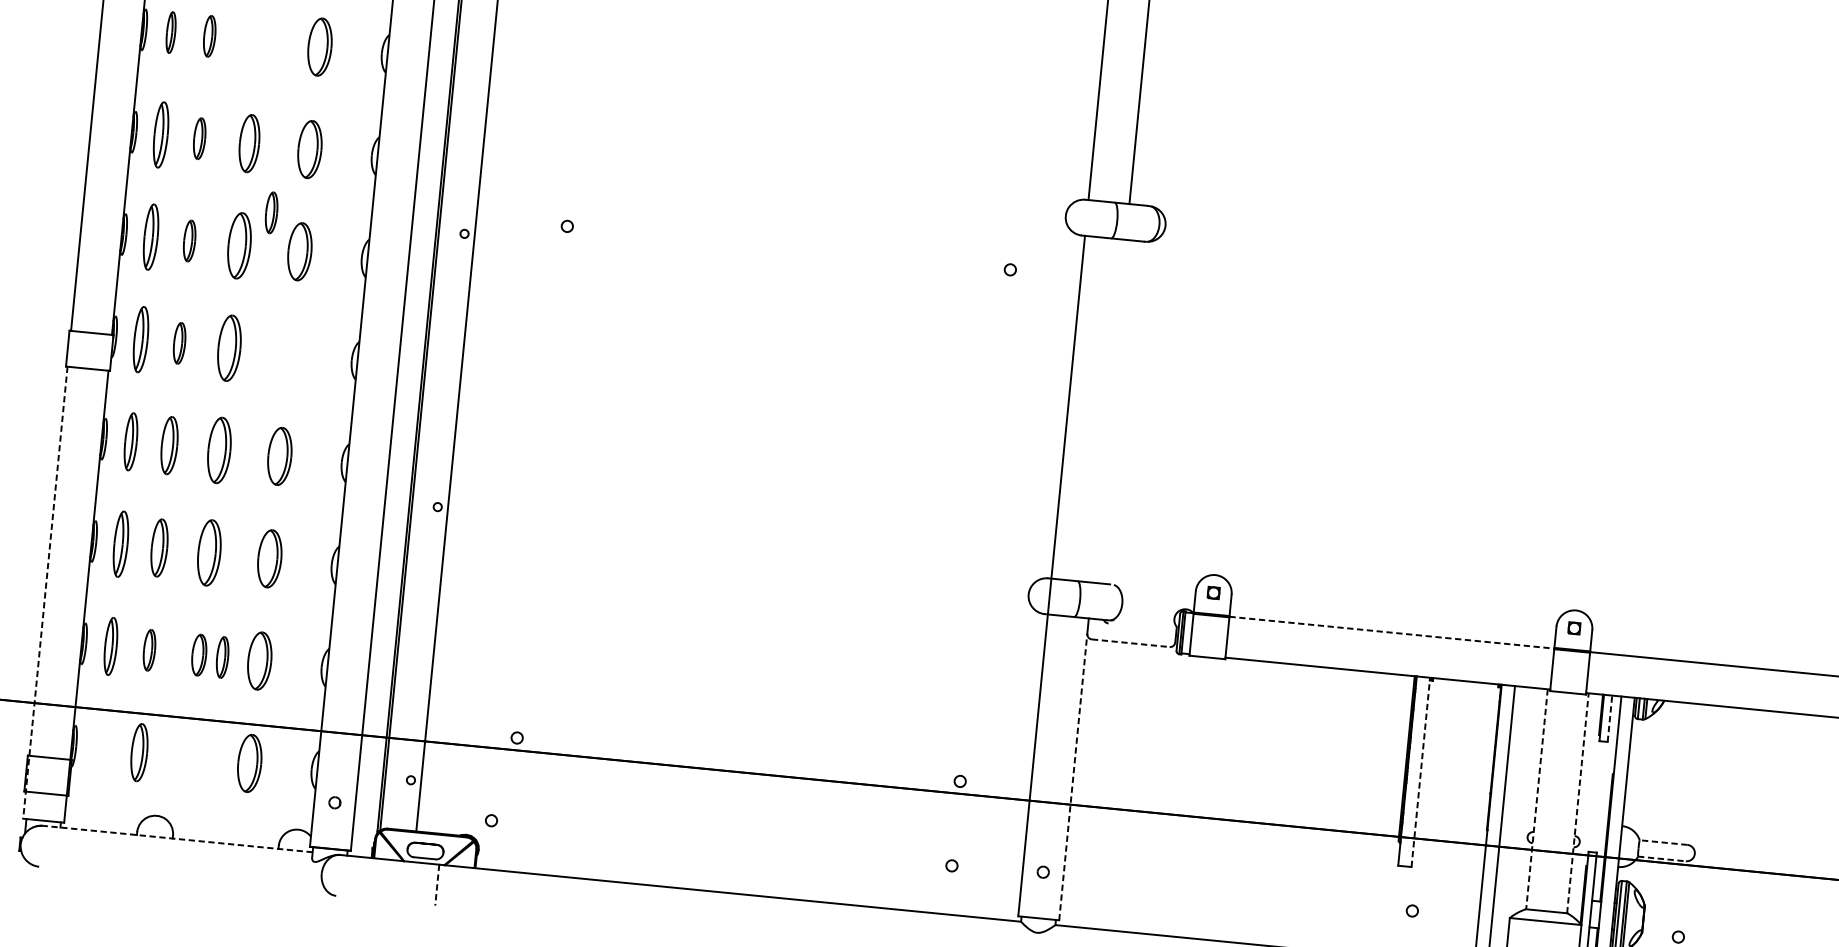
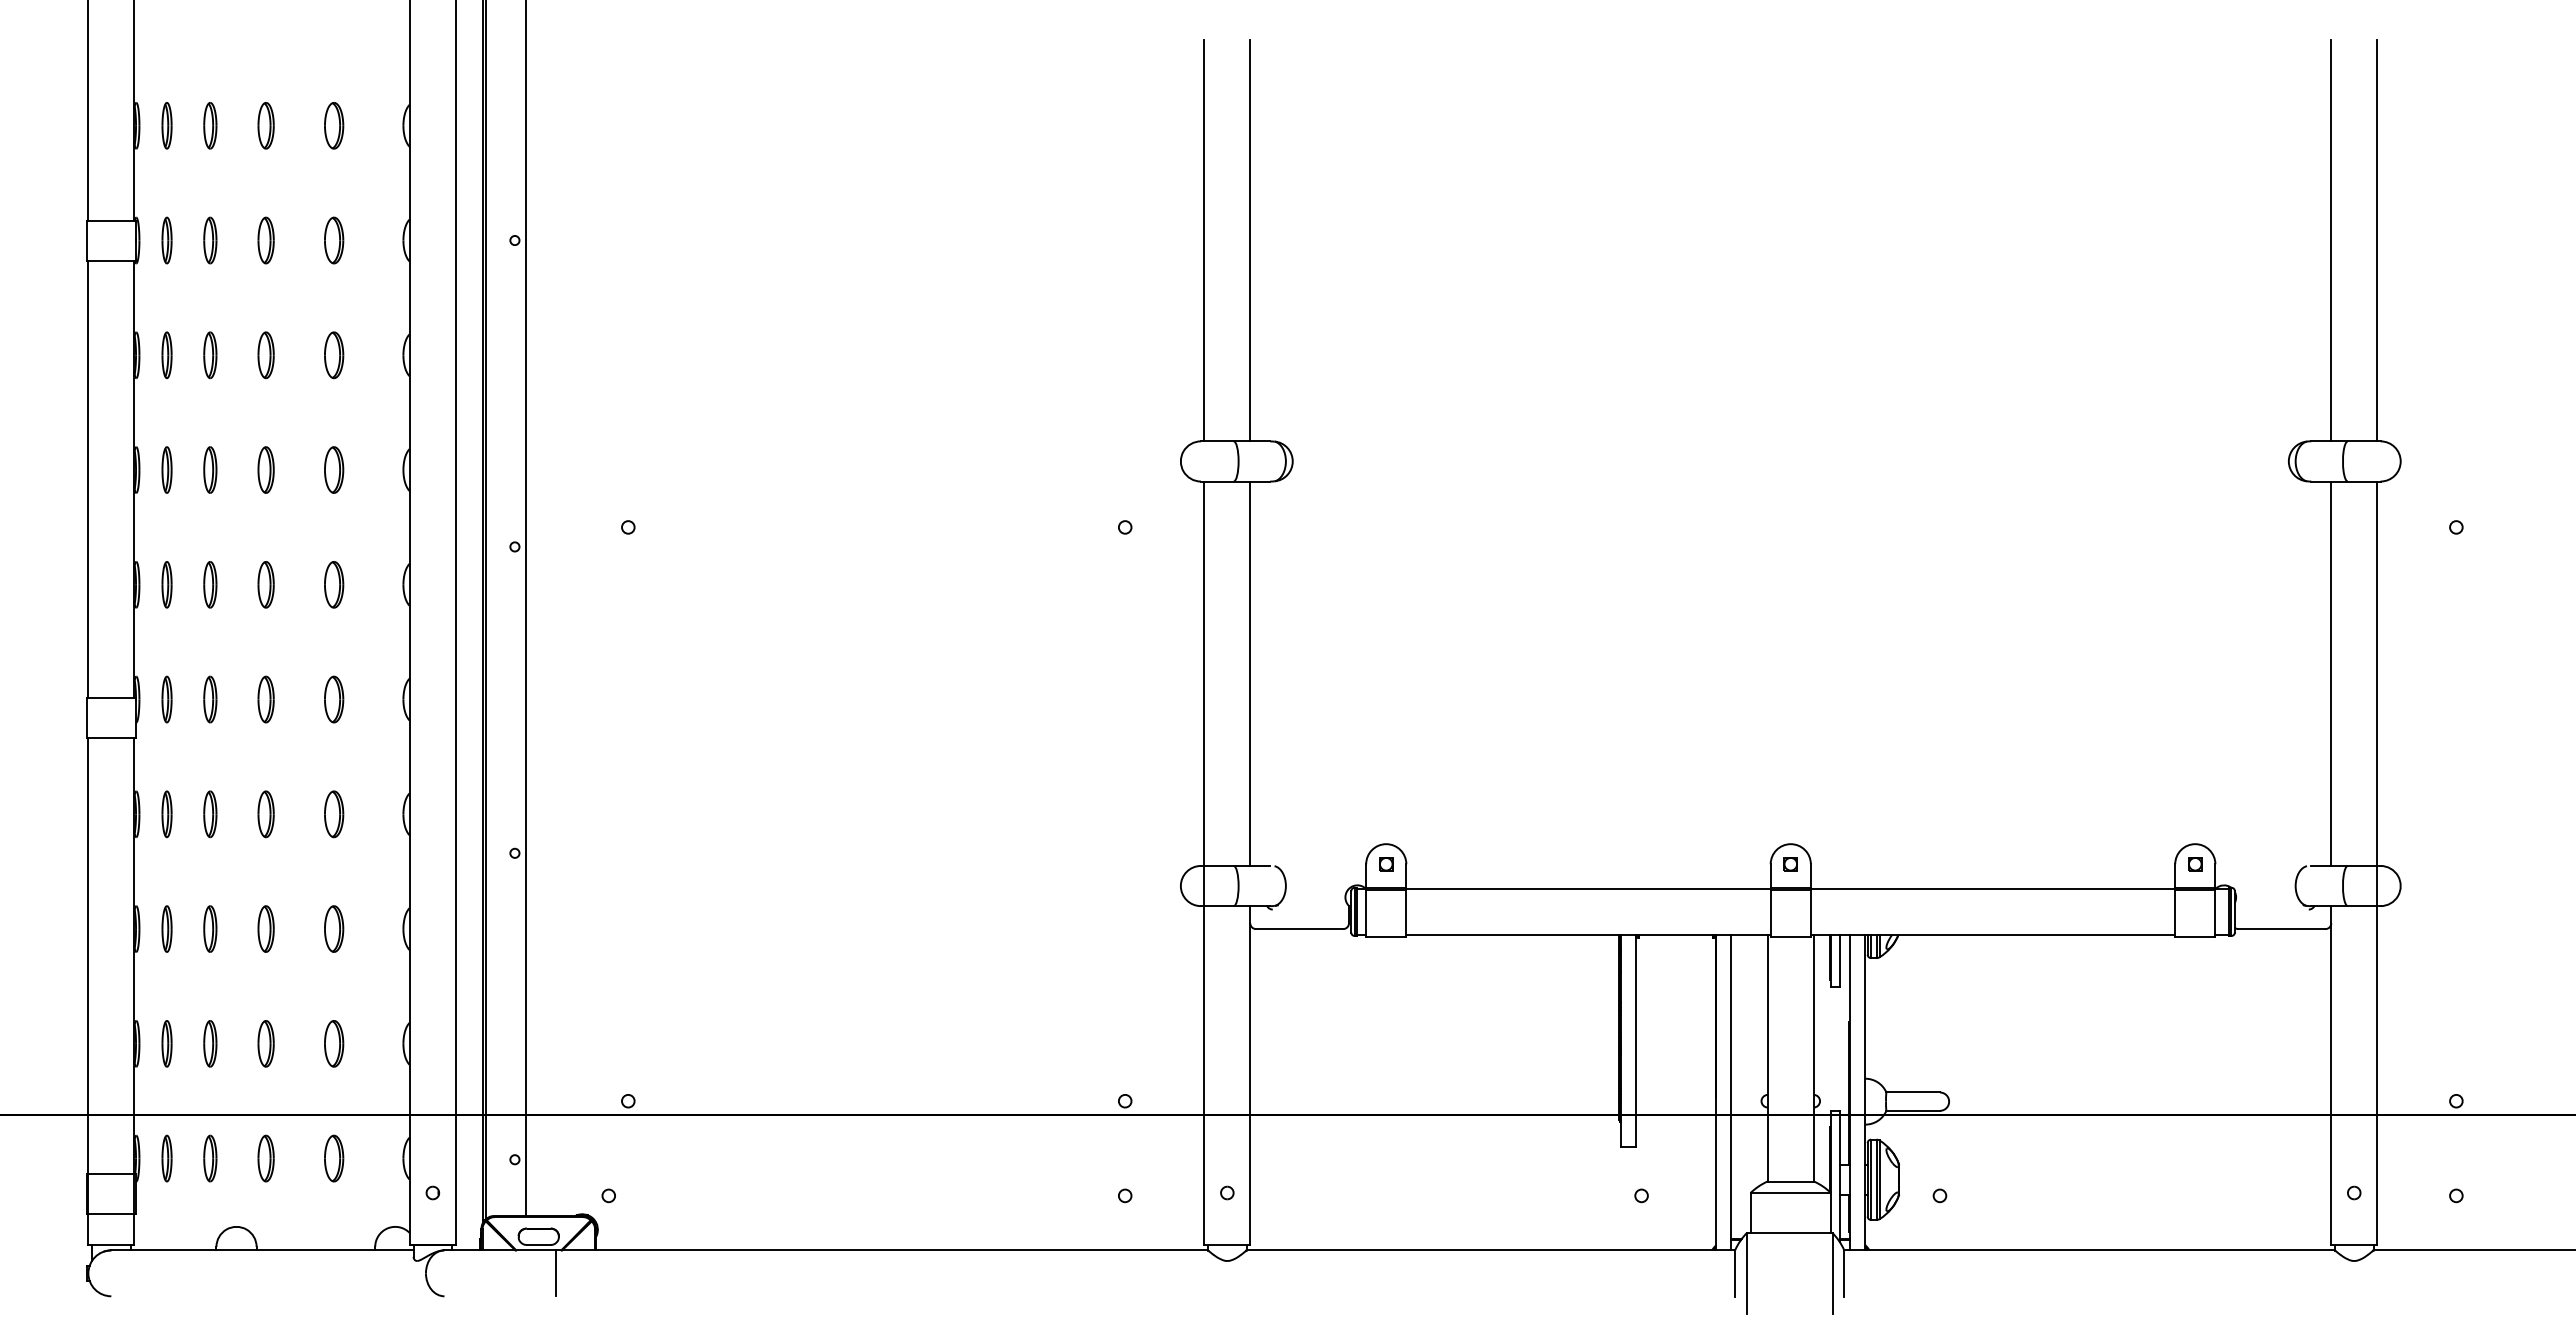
part: (258, 41) -> (265, 355), added
part: (320, 47) -> (334, 355), size x0.71
part: (160, 134) -> (166, 469), size x0.62
part: (248, 143) -> (265, 469), size x0.71
part: (310, 149) -> (334, 469), size x0.71
part: (271, 212) -> (298, 544), removed
part: (150, 236) -> (166, 584), size x0.62
part: (238, 245) -> (265, 584), size x0.62
part: (300, 251) -> (334, 584), size x0.71
part: (140, 339) -> (166, 699), size x0.62
part: (228, 348) -> (265, 699), size x0.62
part: (290, 354) -> (334, 699), added
line: (1109, 411) -> (1250, 673), added
part: (130, 442) -> (166, 814), size x0.71
part: (169, 445) -> (210, 814), size x0.71
part: (218, 450) -> (265, 814), size x0.62
part: (280, 456) -> (334, 814), size x0.71
part: (120, 543) -> (166, 928), size x0.62
part: (159, 547) -> (210, 928), size x0.71
part: (208, 552) -> (265, 928), size x0.62
part: (270, 558) -> (334, 928), size x0.71
line: (45, 593) -> (88, 991), dashed -> solid
line: (1392, 632) -> (1589, 888), dashed -> solid
line: (1130, 643) -> (1299, 929), dashed -> solid
part: (110, 646) -> (166, 1043), size x0.71
part: (222, 657) -> (292, 1043), removed
part: (260, 660) -> (334, 1043), size x0.71
line: (1610, 718) -> (1840, 960), dashed -> solid
part: (100, 748) -> (166, 1158), added
part: (139, 752) -> (210, 1158), size x0.71
part: (188, 757) -> (265, 1158), added
part: (250, 763) -> (334, 1158), size x0.71
line: (1420, 771) -> (1635, 1040), dashed -> solid
line: (1073, 777) -> (1250, 1084), dashed -> solid
line: (1536, 799) -> (1767, 1058), dashed -> solid
line: (1577, 802) -> (1813, 1057), dashed -> solid
line: (177, 839) -> (261, 1250), dashed -> solid
line: (1663, 842) -> (1913, 1092), dashed -> solid
line: (1662, 858) -> (1913, 1110), dashed -> solid
line: (437, 885) -> (555, 1273), dashed -> solid

